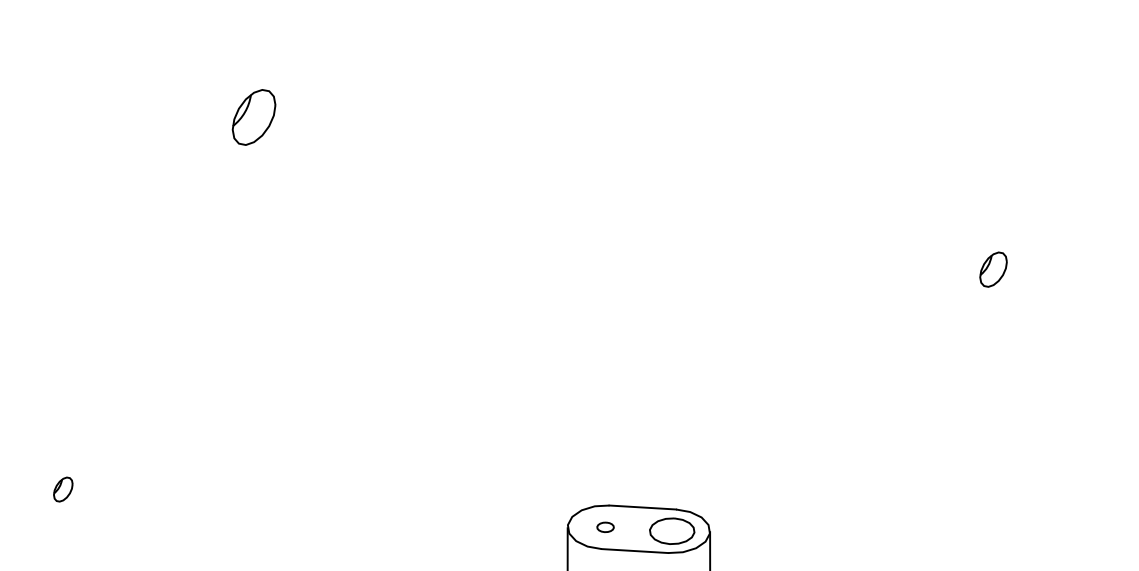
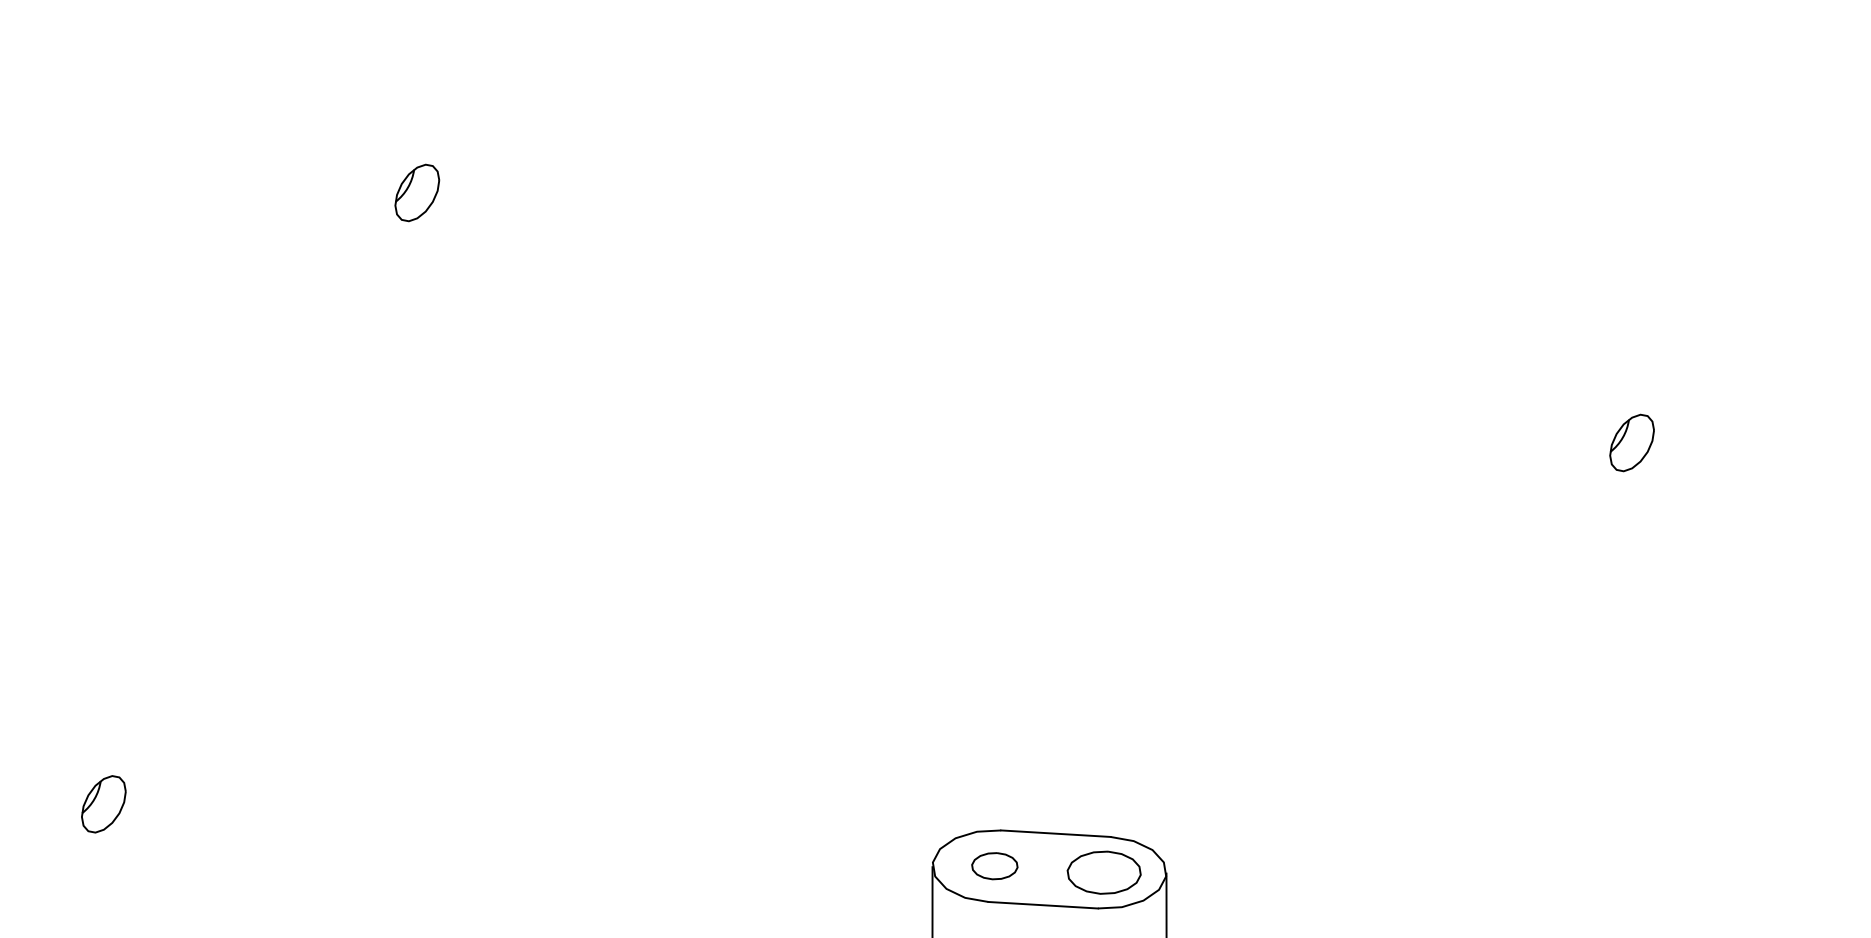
part: (253, 117) -> (416, 193), size x0.62
part: (63, 489) -> (104, 804), size x1.43
part: (605, 527) -> (994, 866), size x1.67

